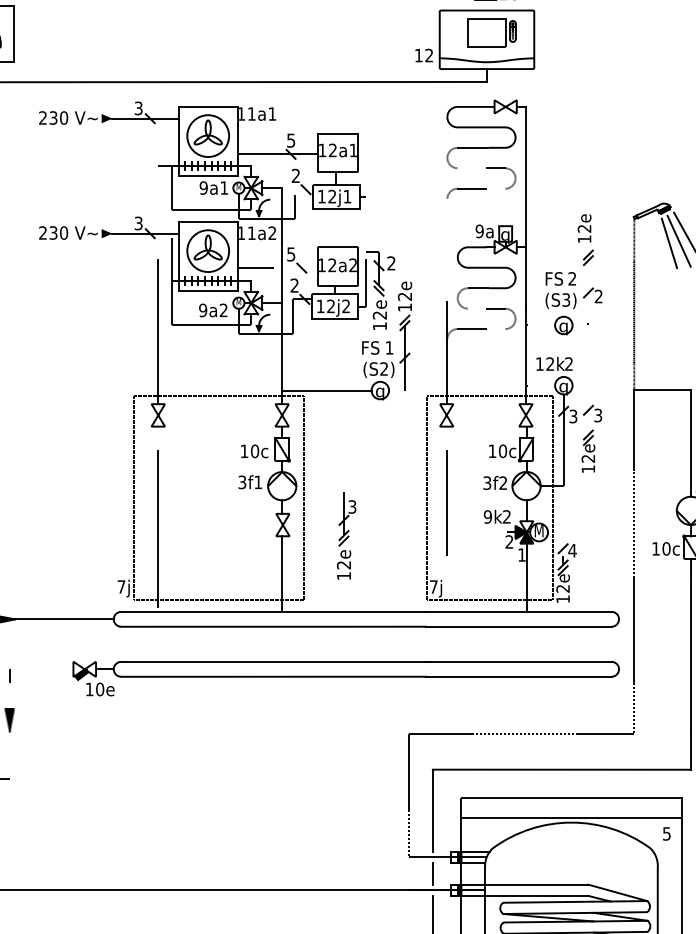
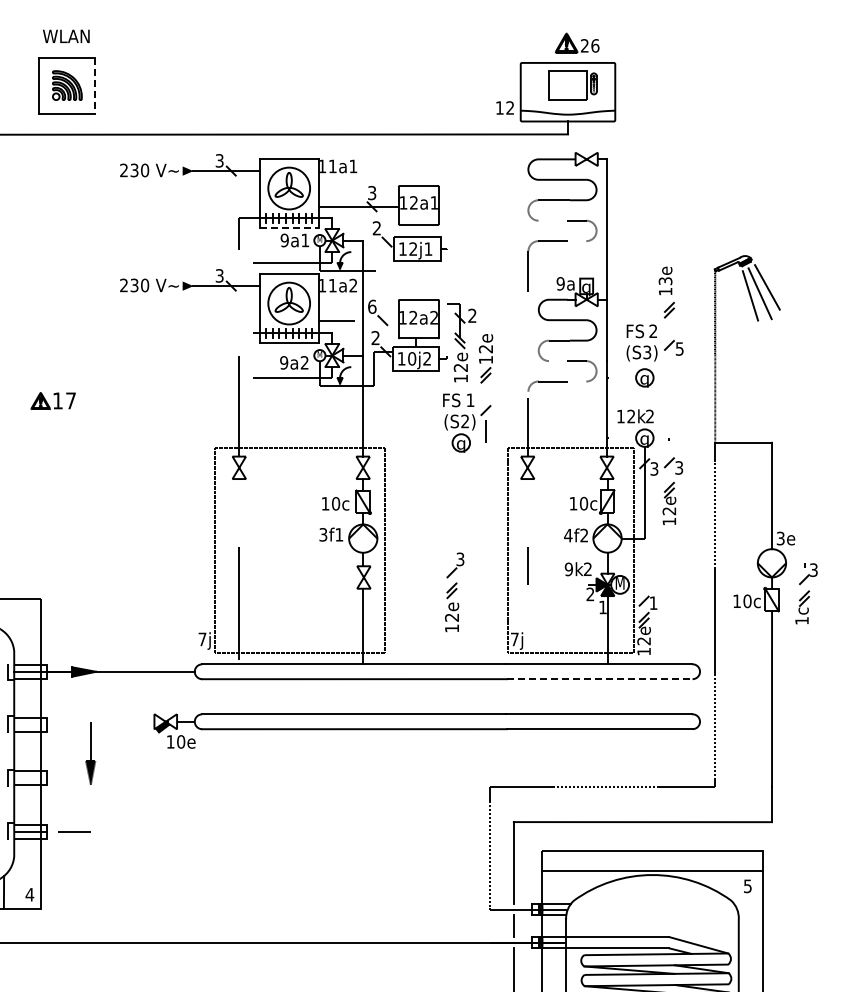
line: (13, 34) -> (94, 86), solid -> dashed
text: (291, 140) -> (372, 192), 5 -> 3
line: (208, 176) -> (289, 228), solid -> dashed
line: (171, 188) -> (252, 240), removed
text: (584, 229) -> (665, 281), 12e -> 13e
text: (291, 254) -> (372, 306), 5 -> 6
text: (598, 296) -> (679, 348), 2 -> 5
line: (171, 303) -> (252, 355), removed
text: (331, 306) -> (412, 358), 12j2 -> 10j2
line: (326, 391) -> (407, 443), removed
text: (487, 483) -> (568, 535), 3f -> 4f
part: (346, 540) -> (454, 592), moved
text: (572, 550) -> (653, 602), 4 -> 1
line: (447, 570) -> (528, 622), removed
line: (518, 627) -> (599, 679), solid -> dashed

